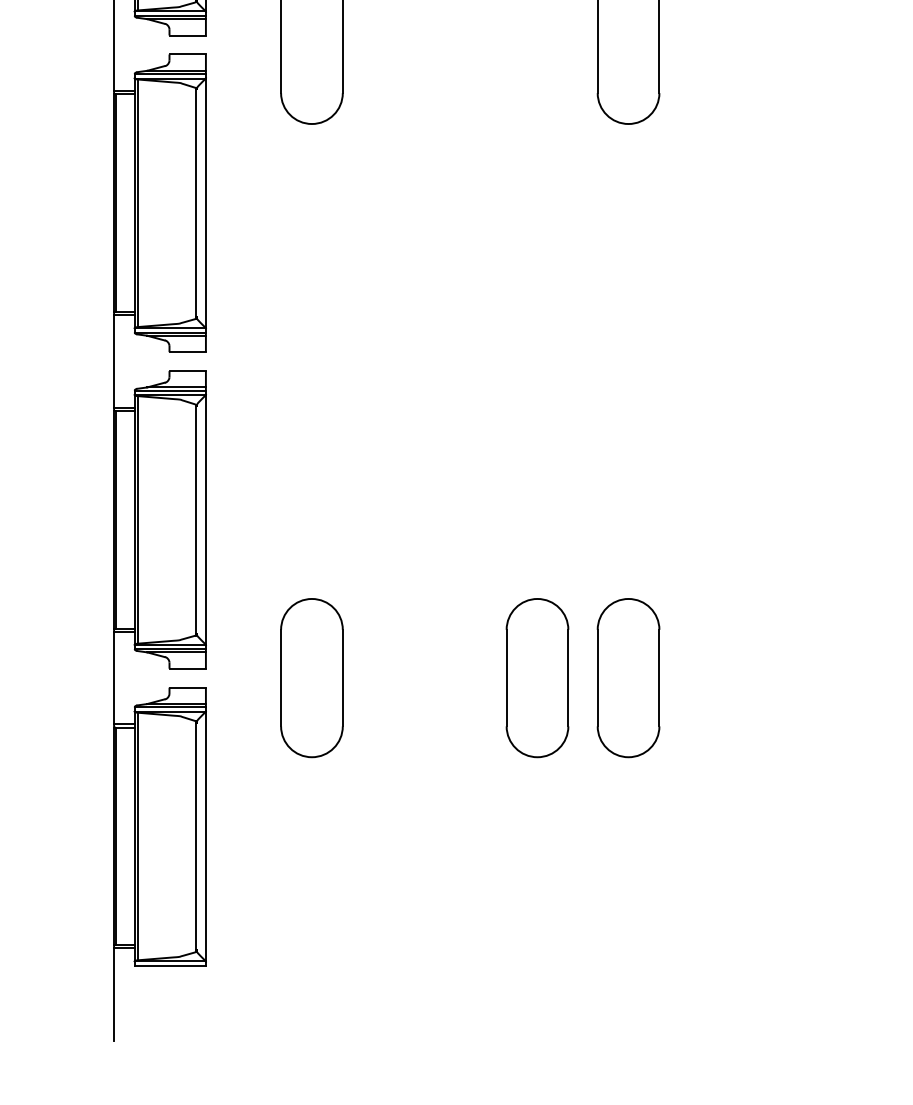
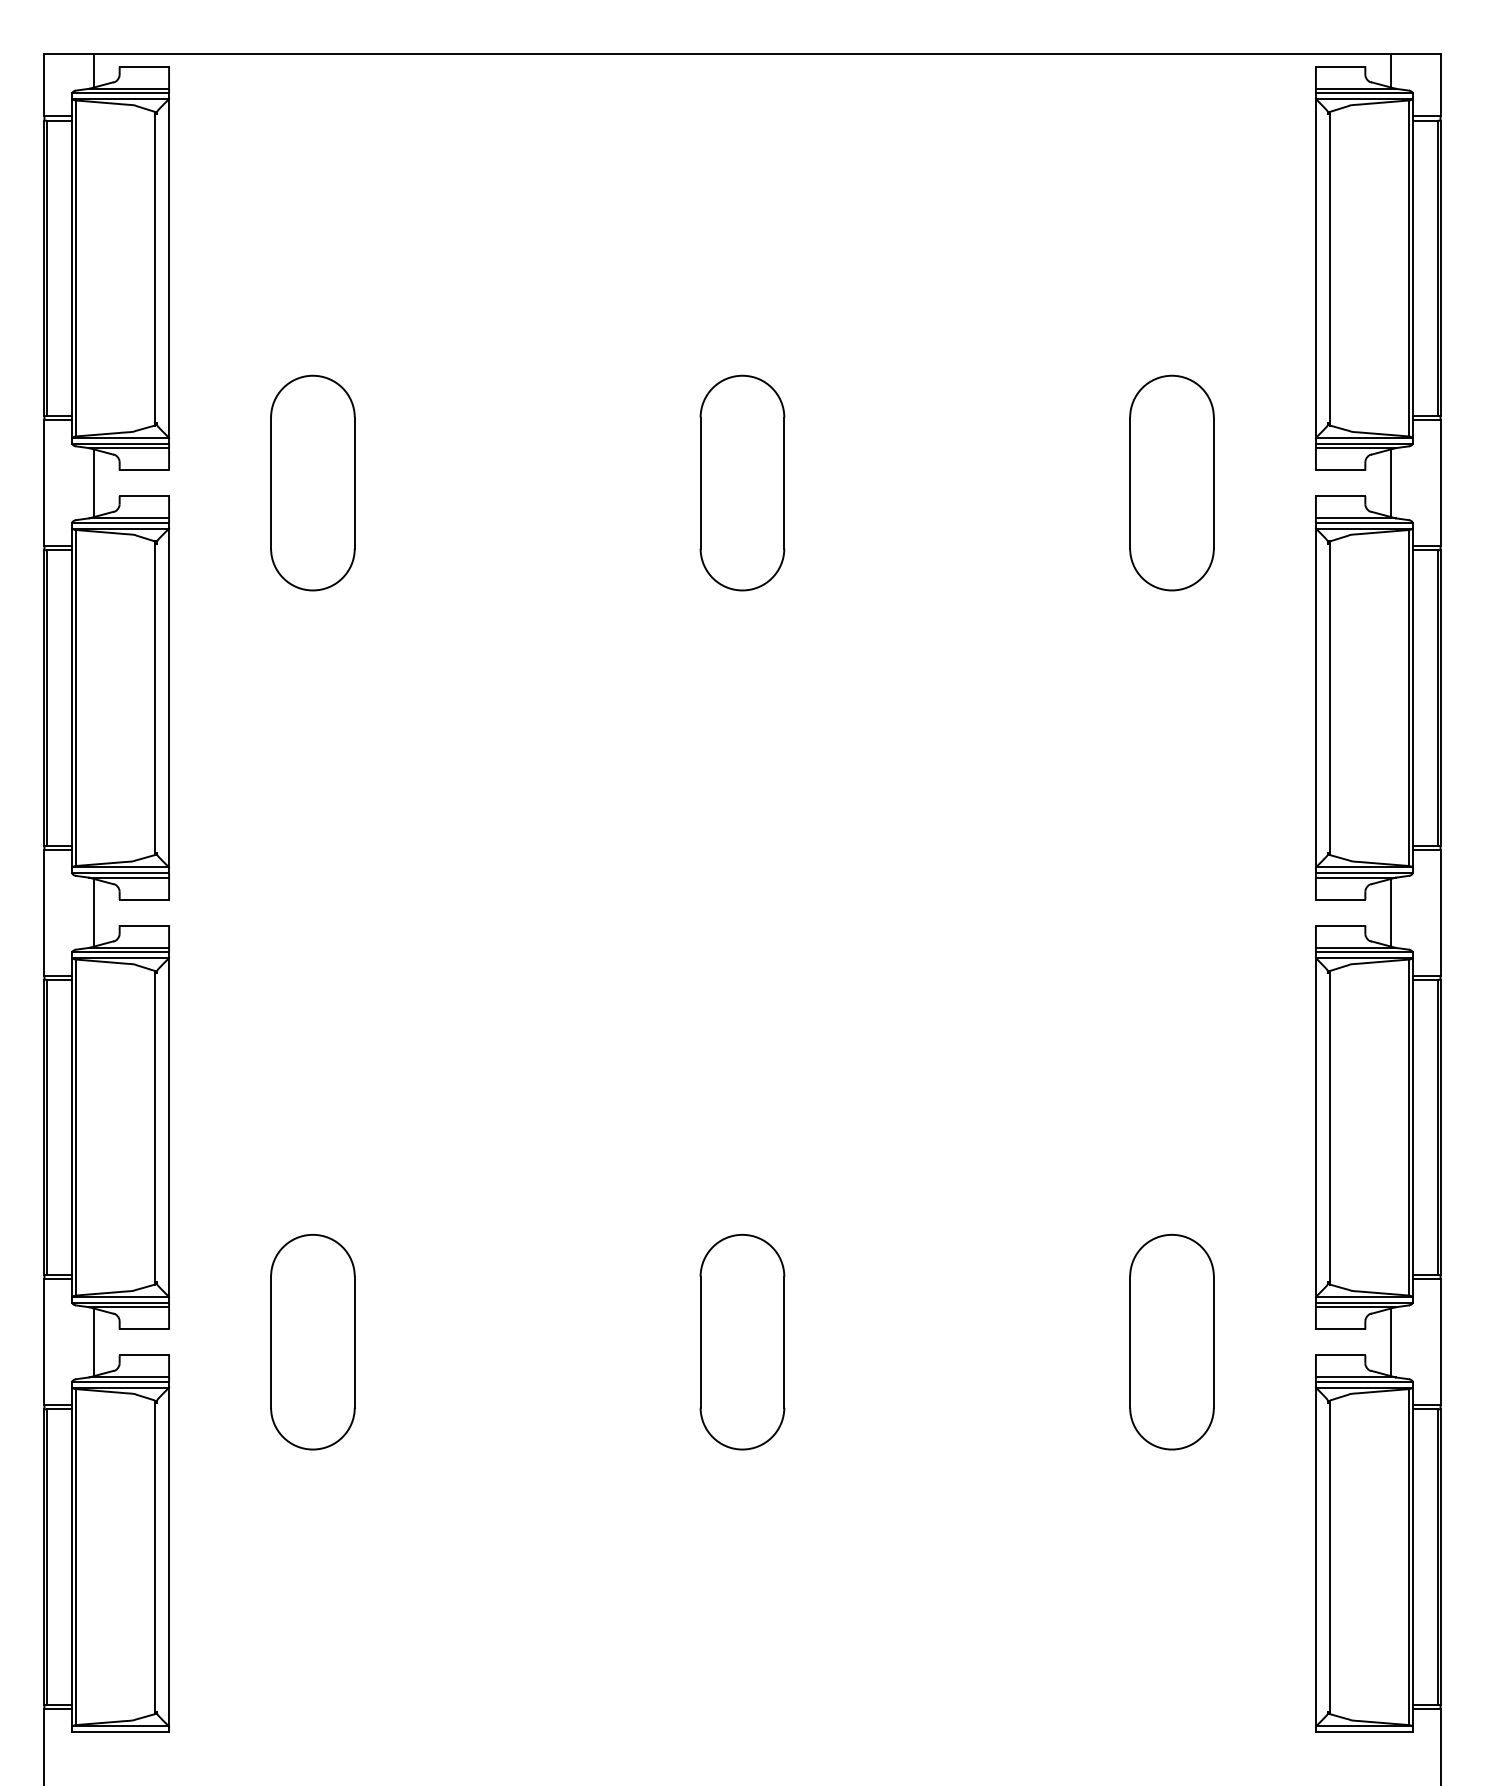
line: (150, 44) -> (93, 482), added
line: (150, 361) -> (93, 912), added
line: (150, 677) -> (93, 1341), added
part: (537, 678) -> (618, 1342), removed

